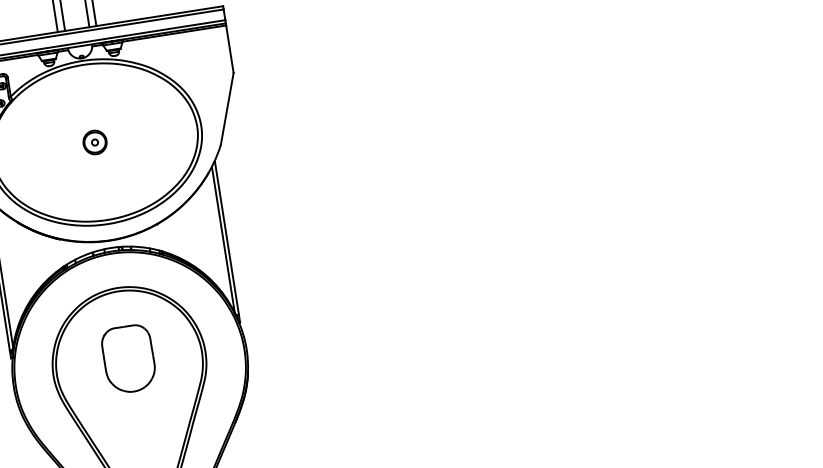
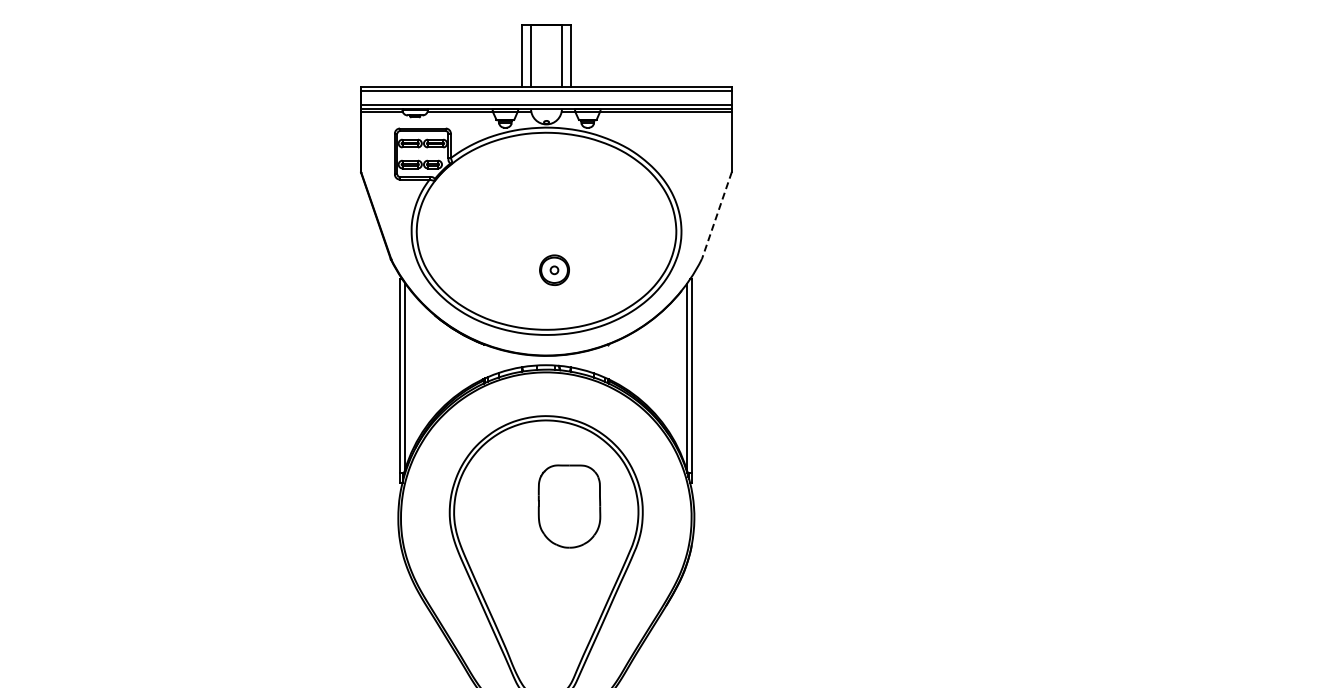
line: (226, 109) -> (716, 215), solid -> dashed
part: (94, 141) -> (554, 269), moved
part: (128, 359) -> (569, 506), moved

